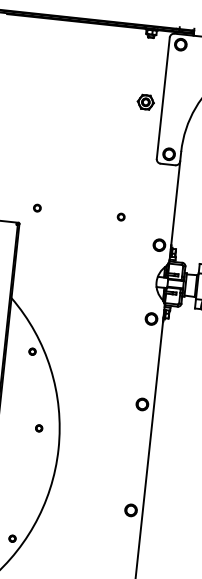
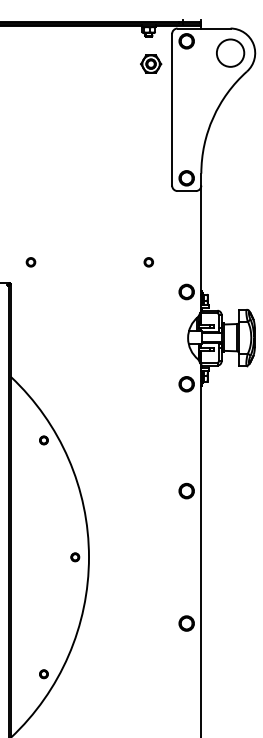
part: (146, 101) -> (151, 63), moved
part: (120, 217) -> (148, 262), moved
part: (39, 428) -> (75, 557), moved

